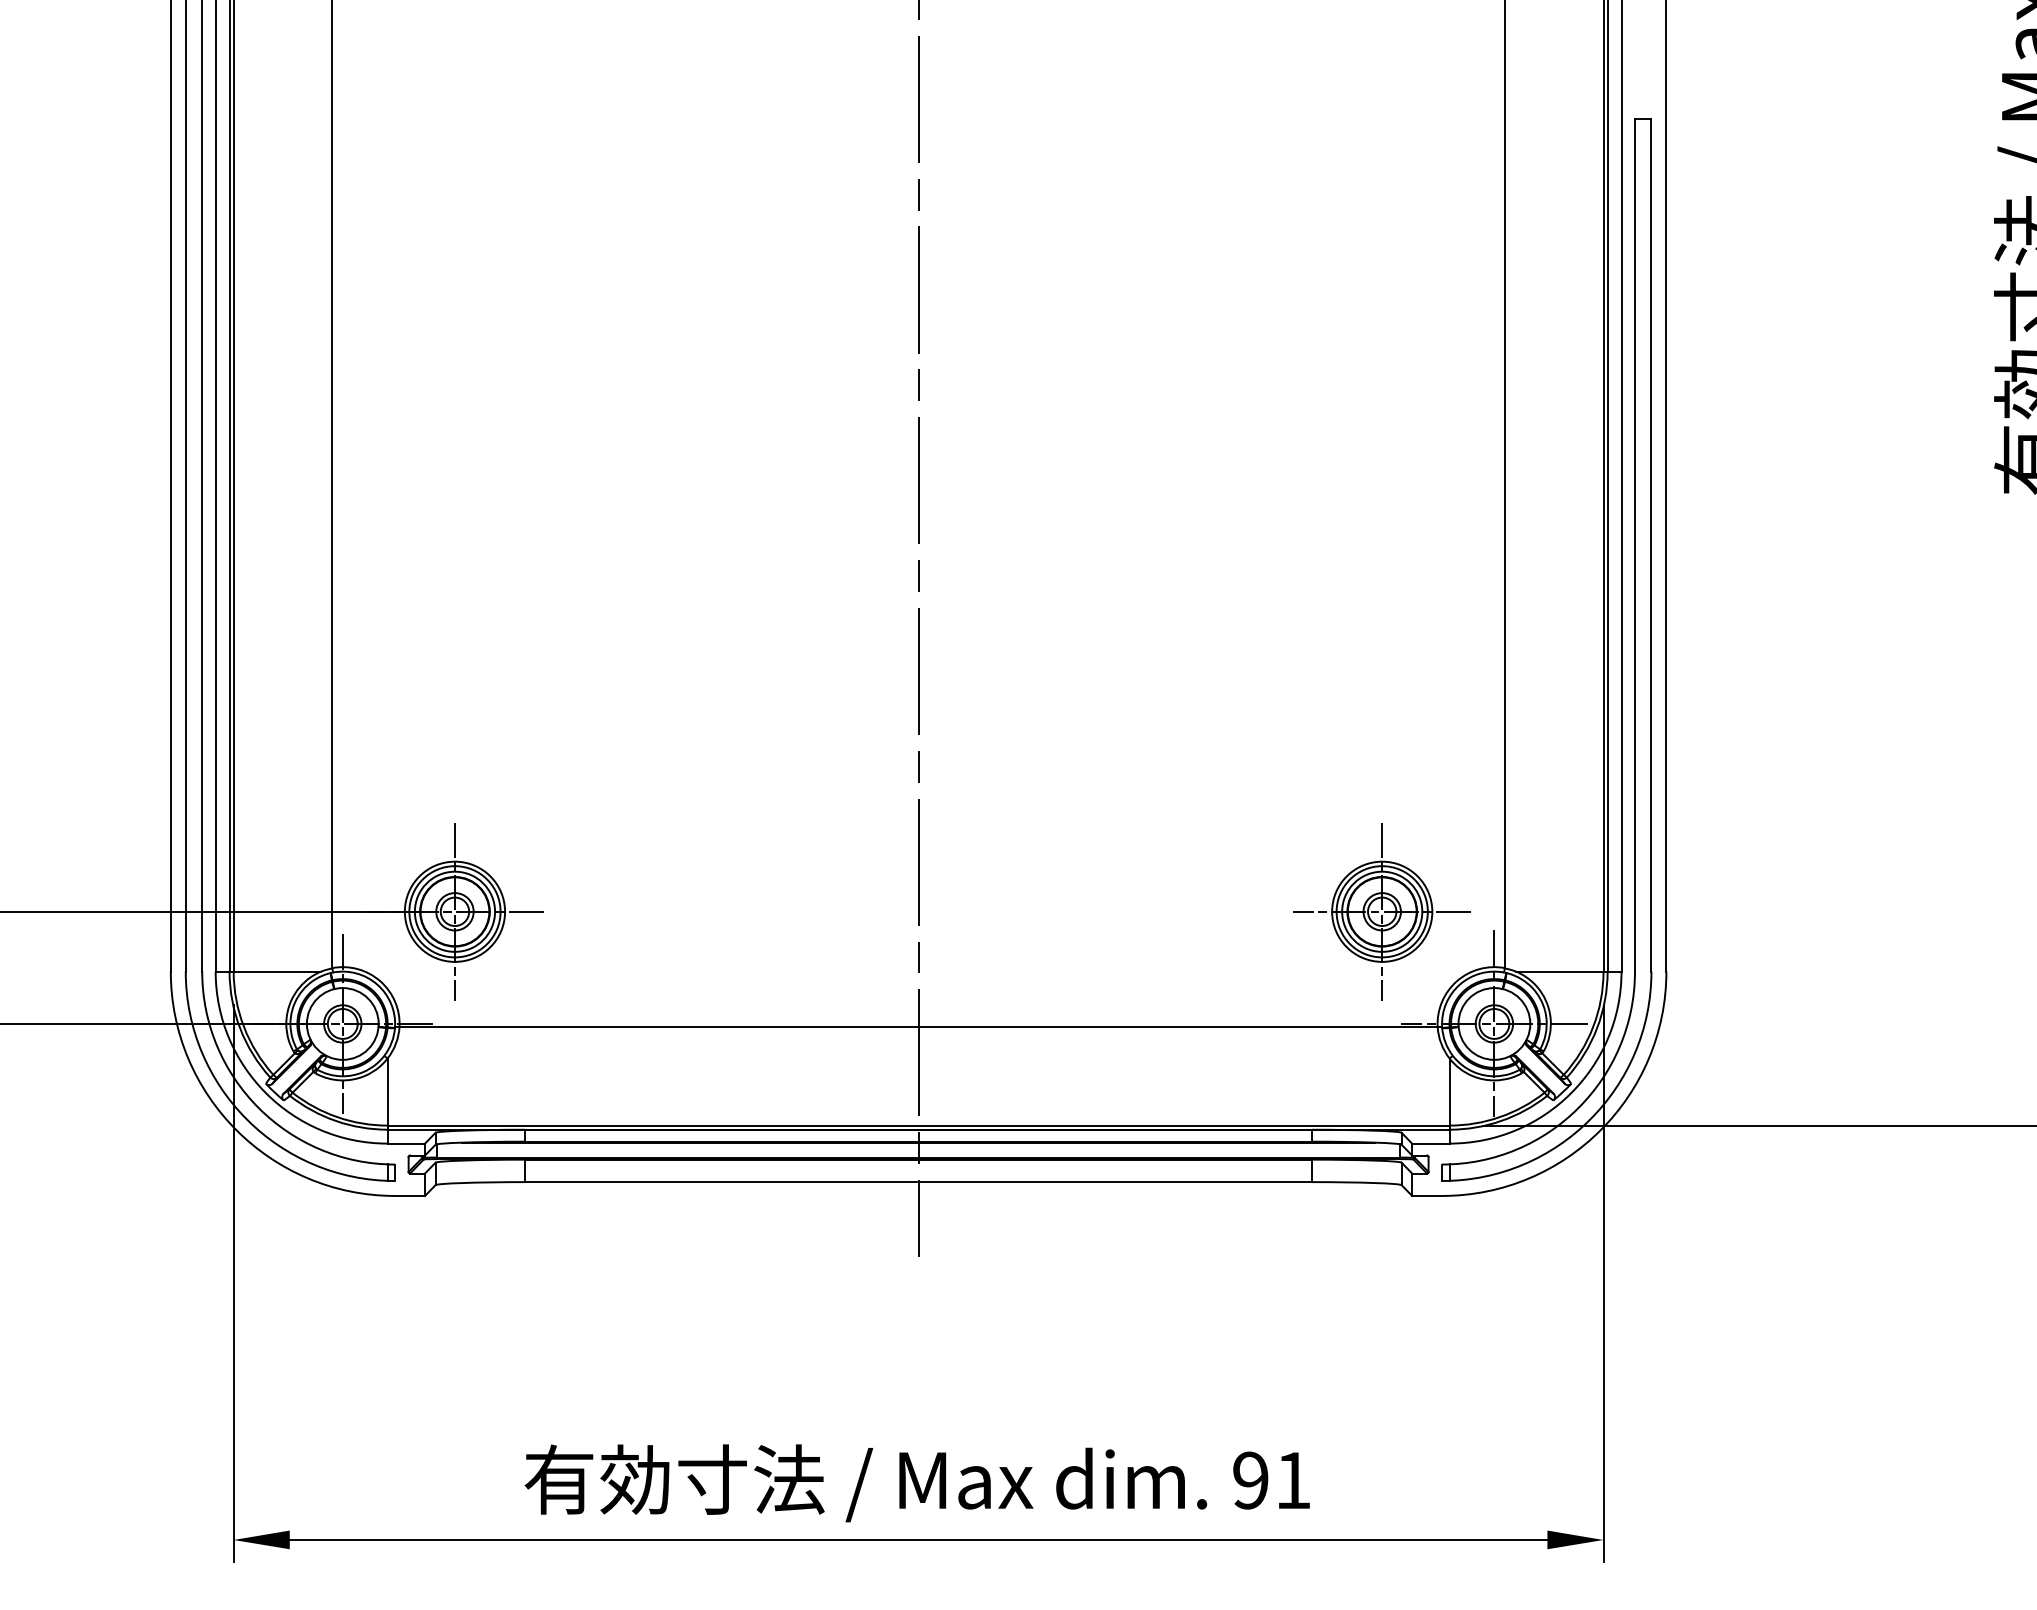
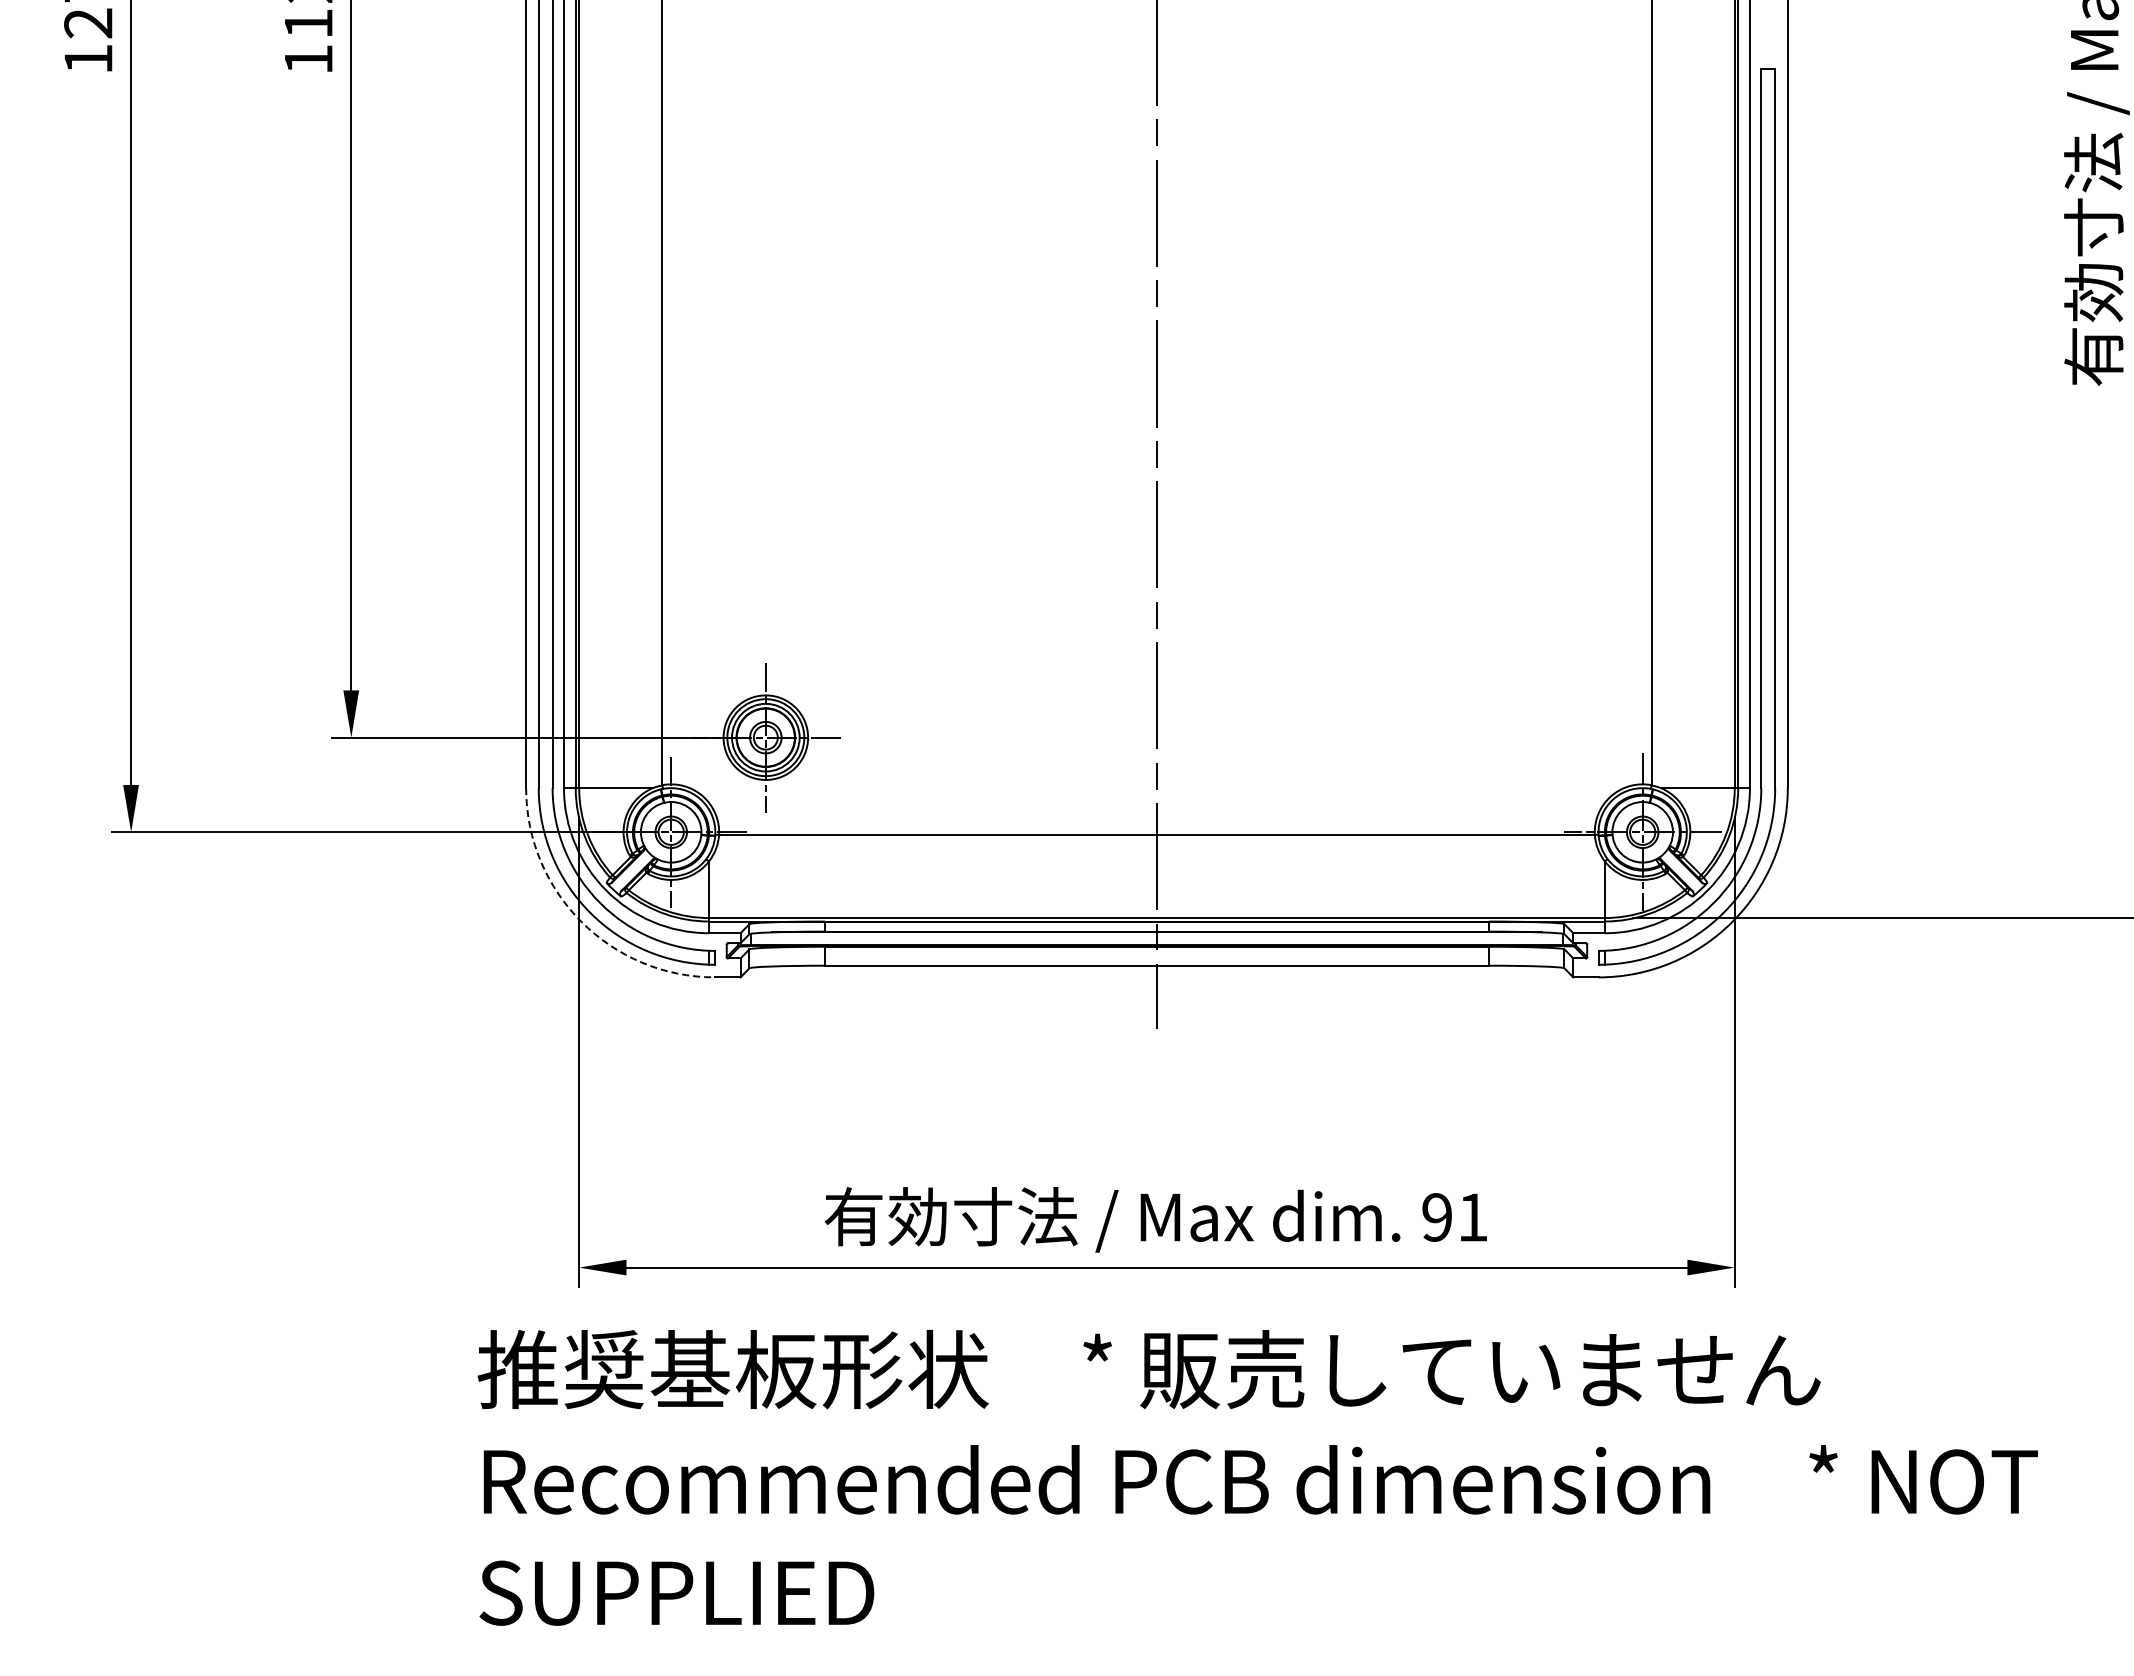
part: (1381, 911) -> (1547, 737), removed
arc: (236, 1129) -> (581, 921), solid -> dashed

